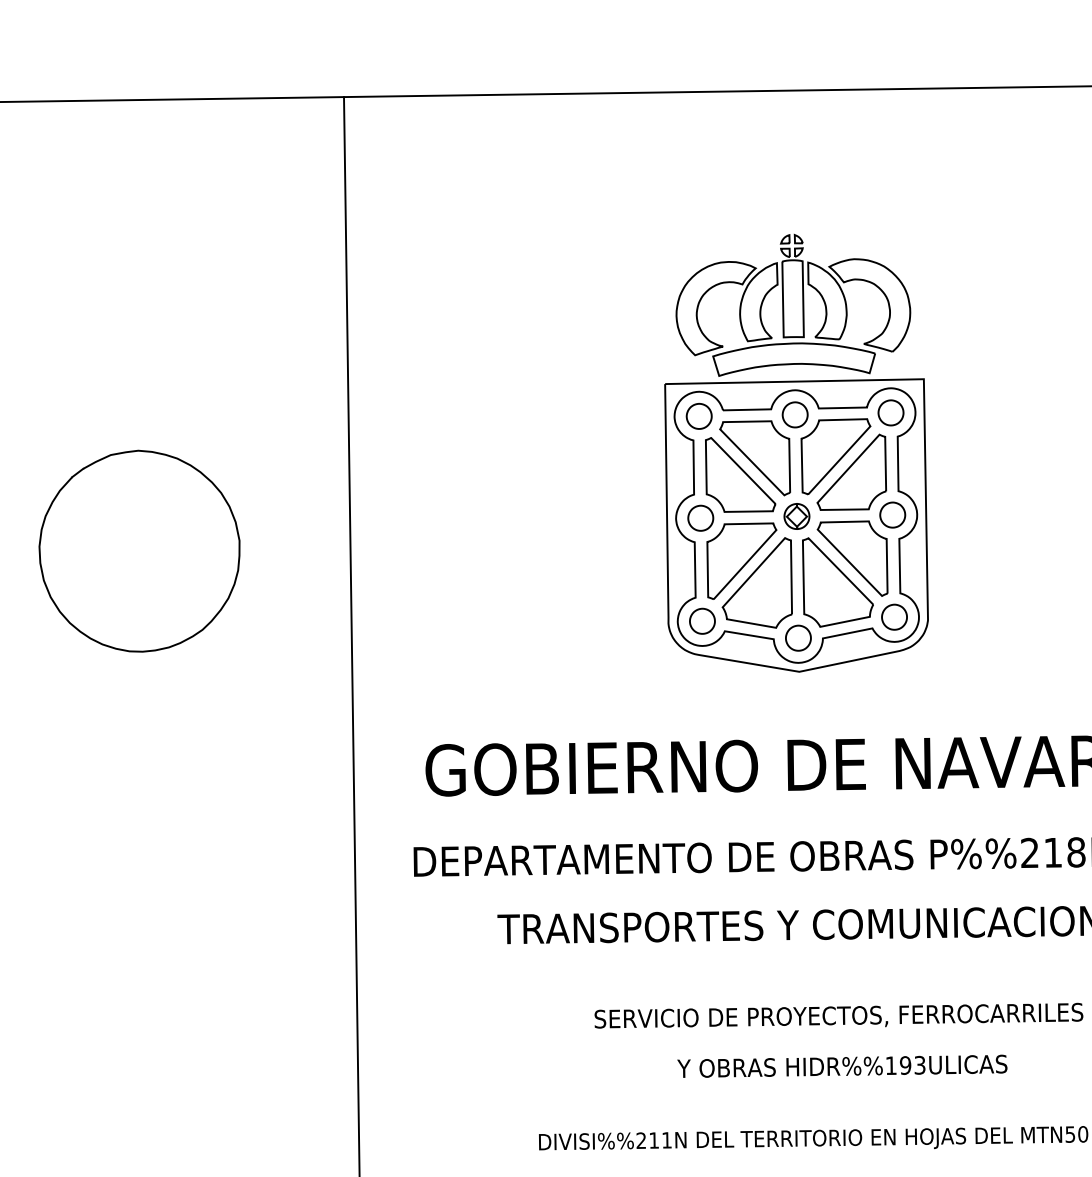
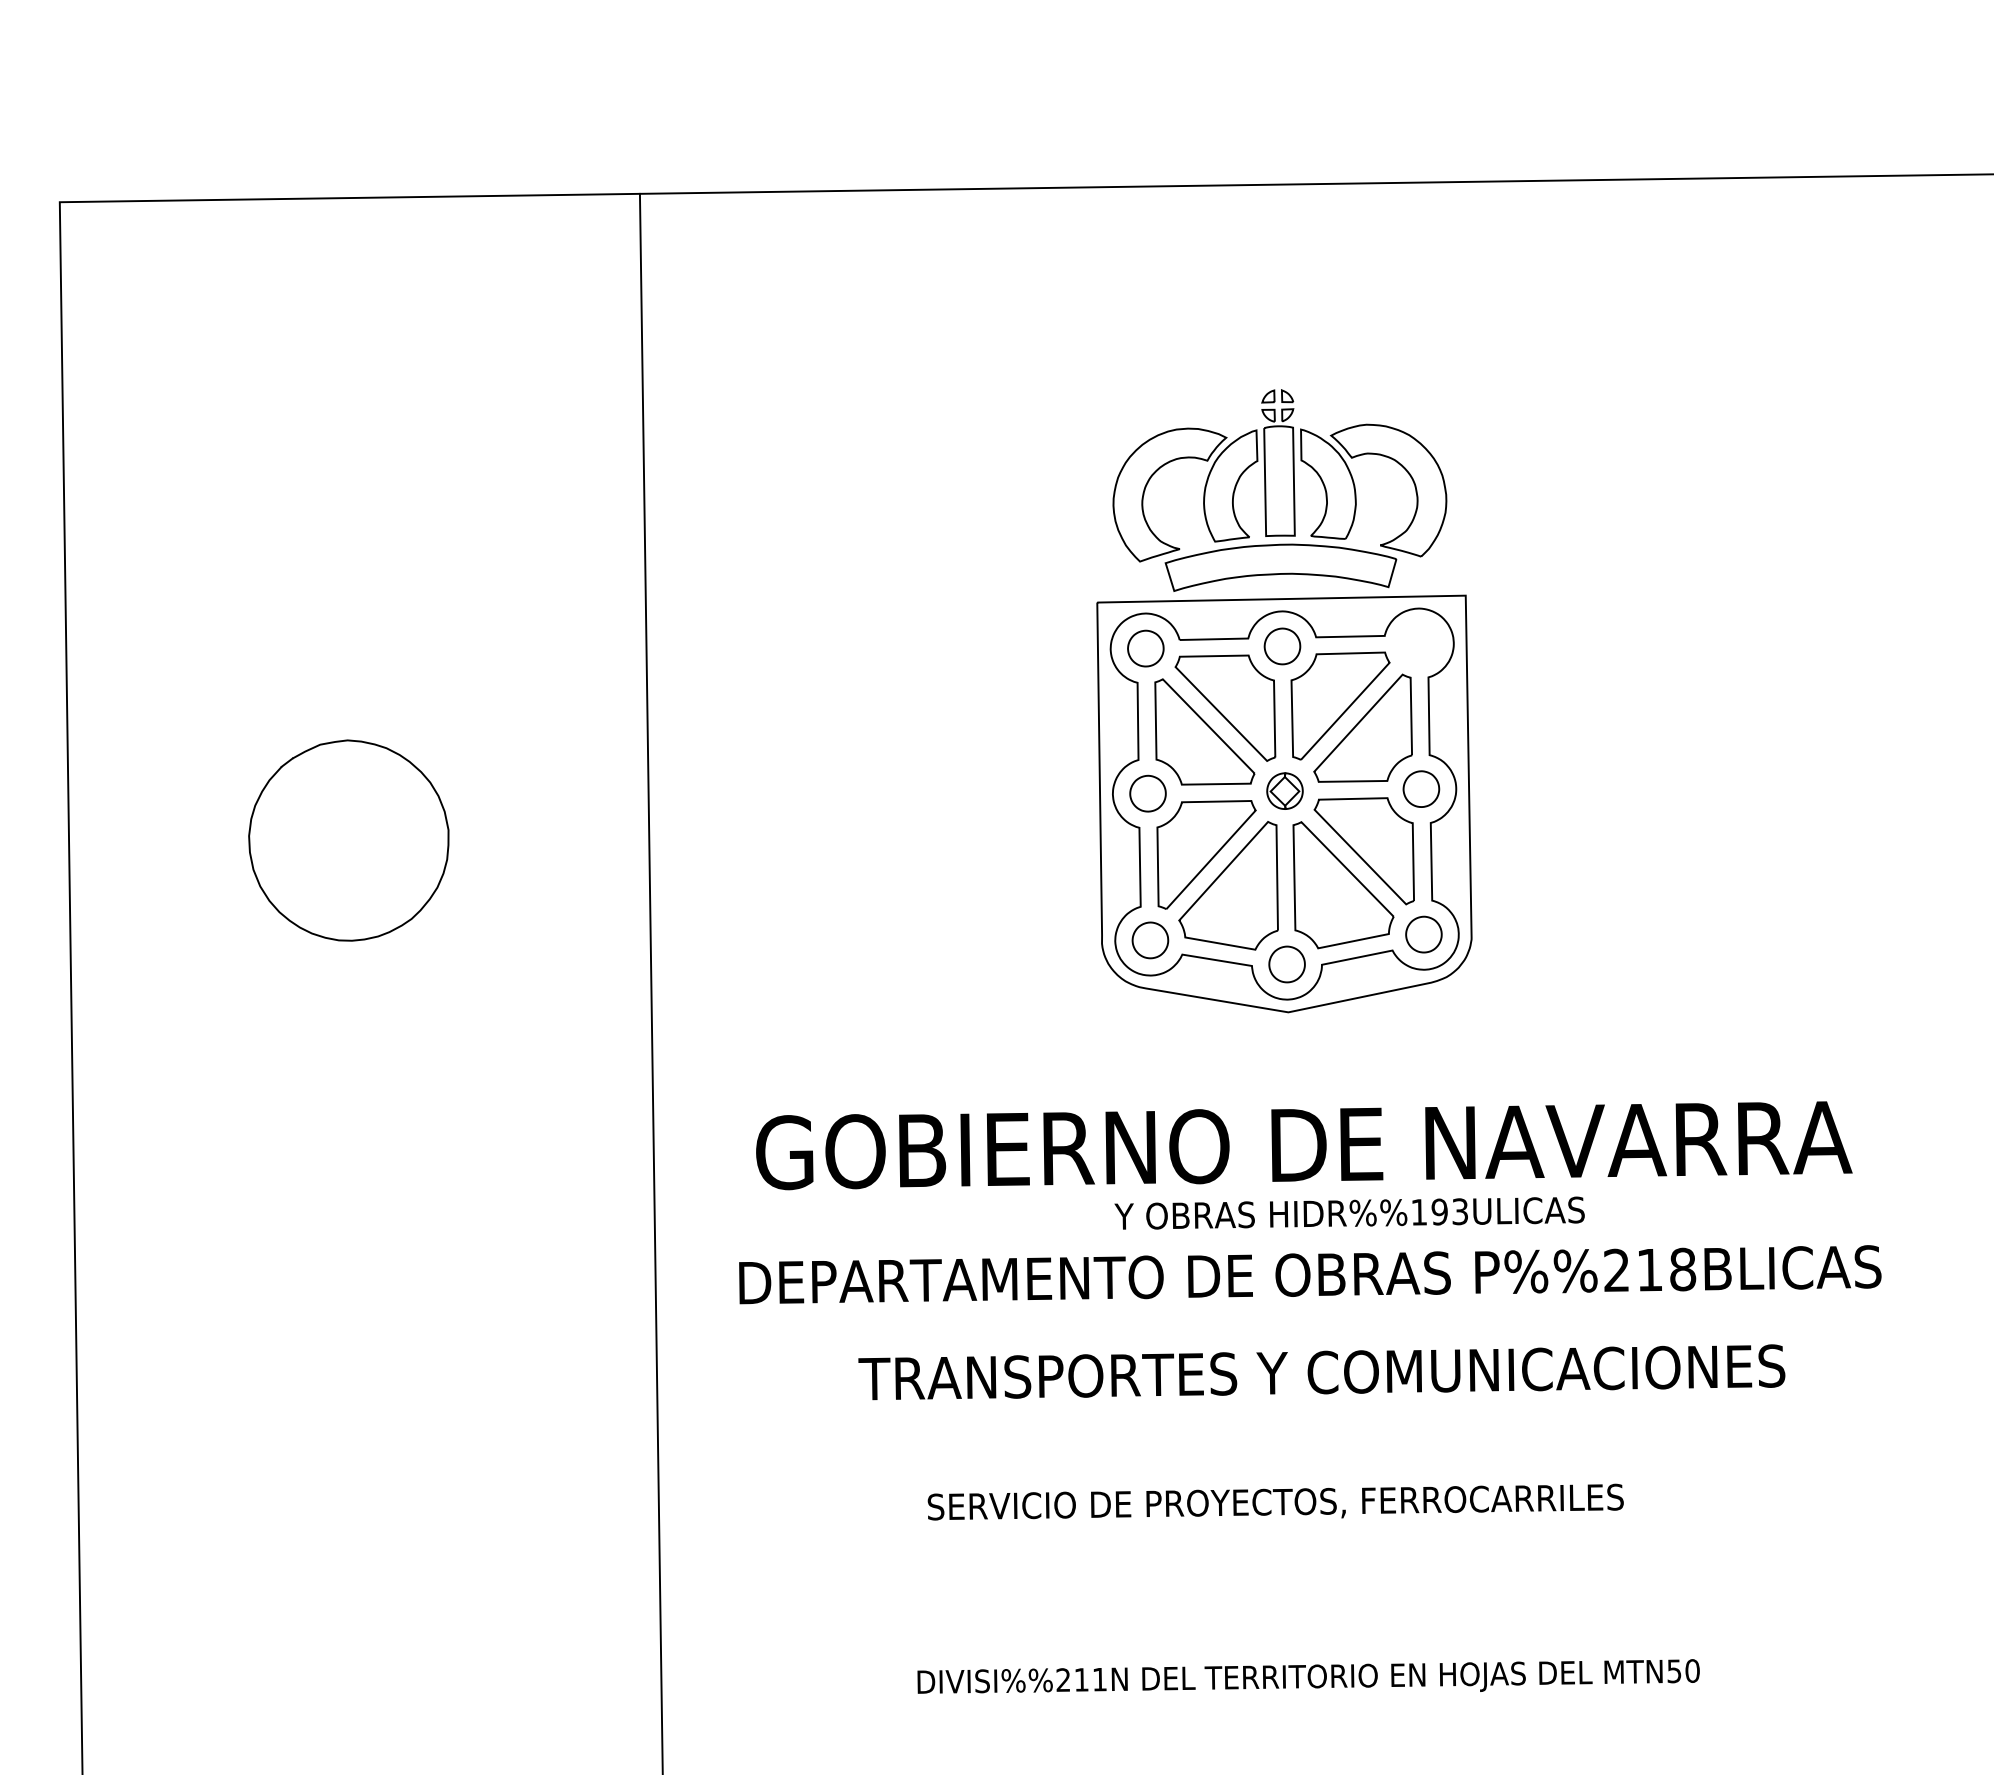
part: (890, 412) -> (1418, 643), removed
part: (139, 551) -> (348, 840), size x0.7
text: (838, 1015) -> (1275, 1501), moved
text: (842, 1065) -> (1349, 1212), moved

